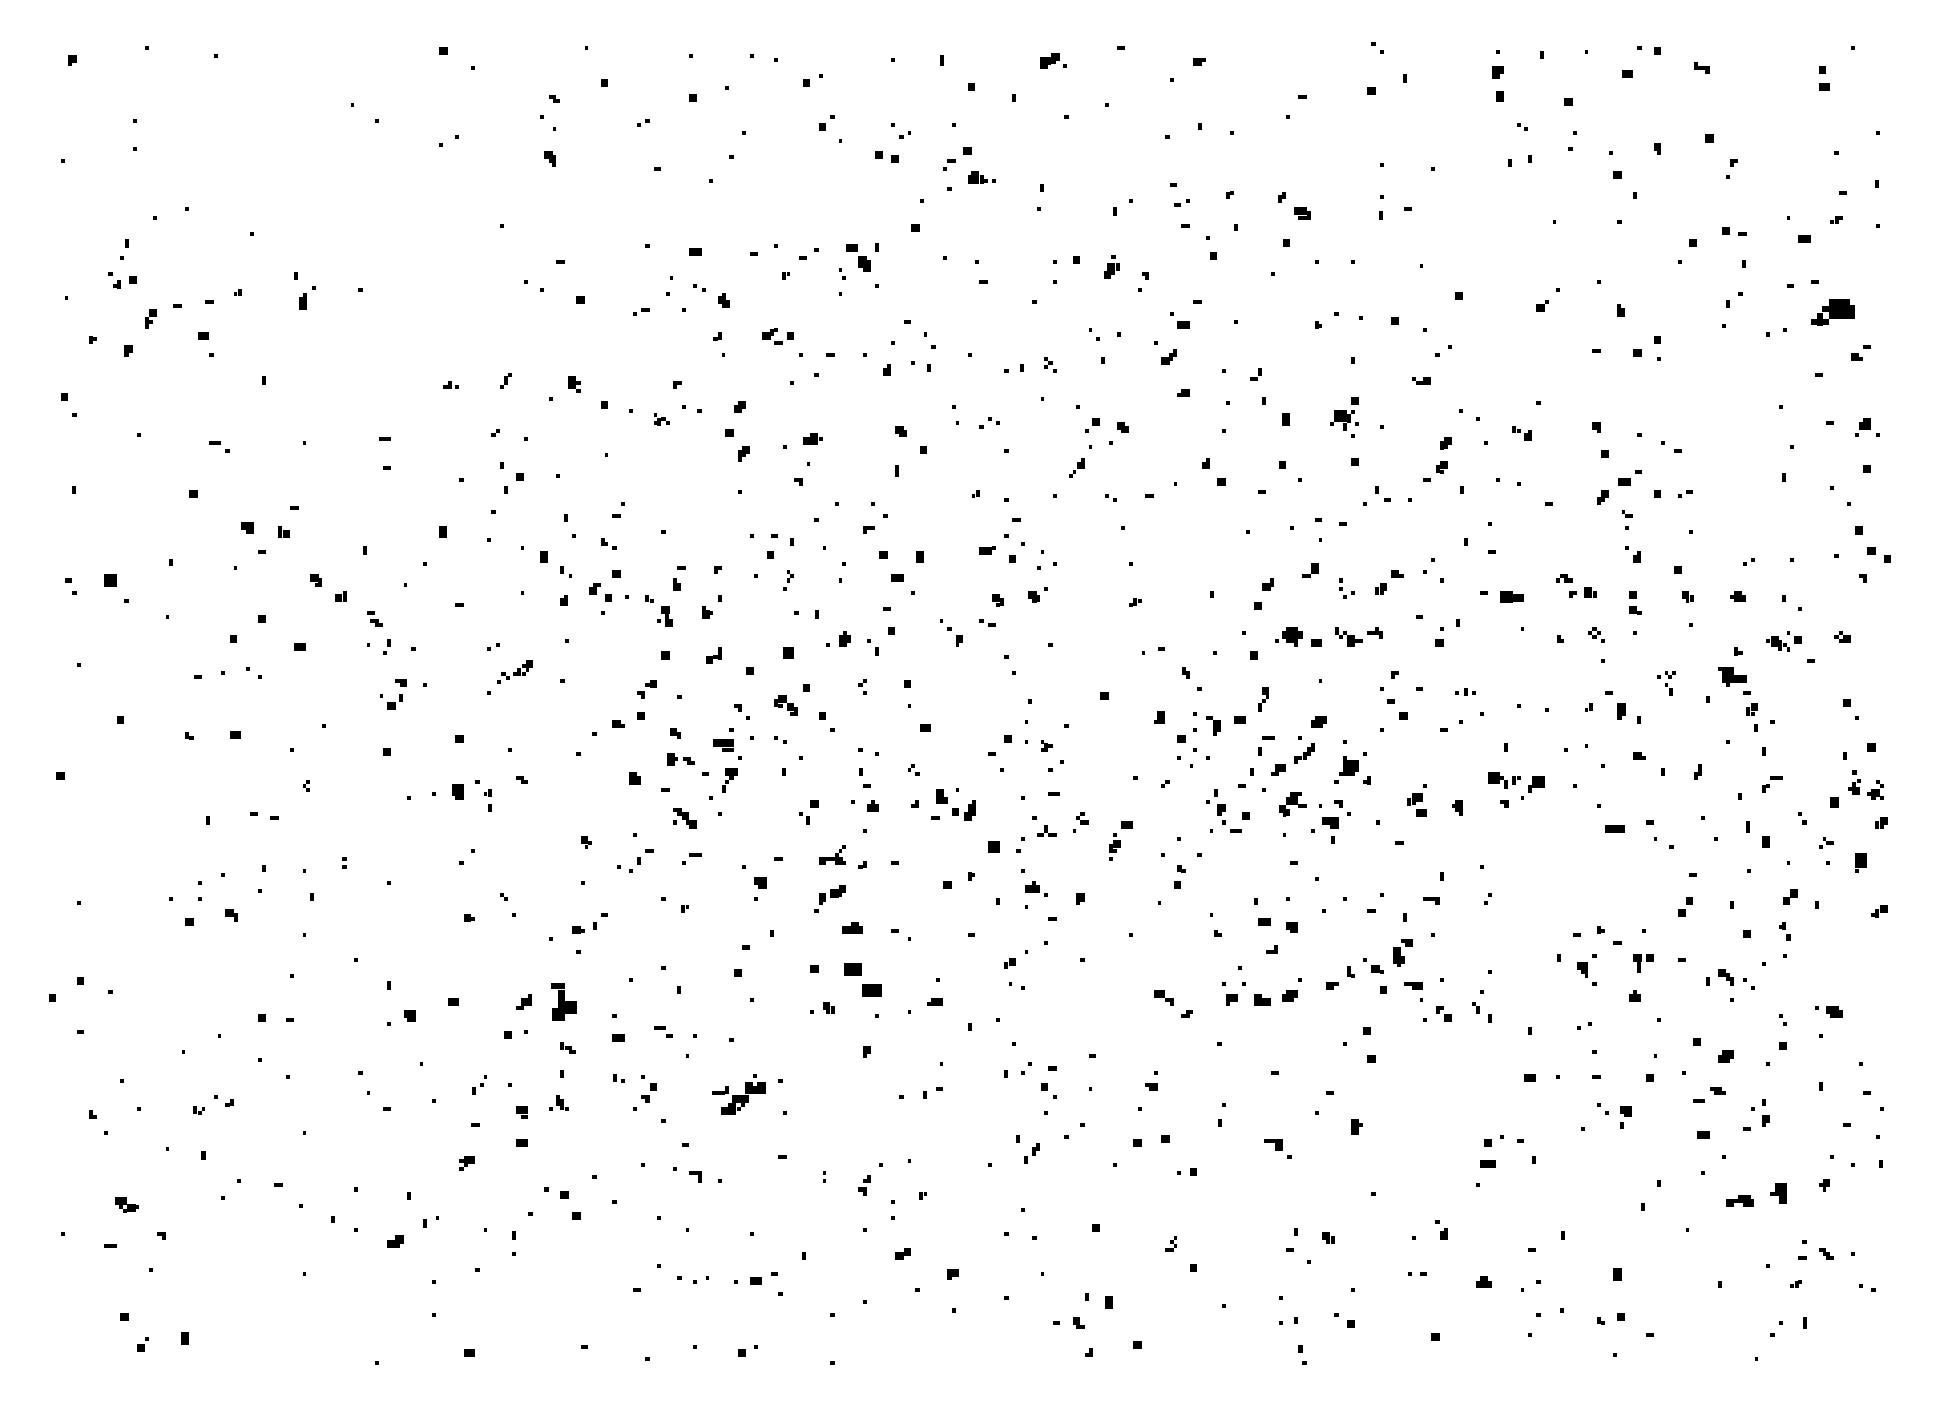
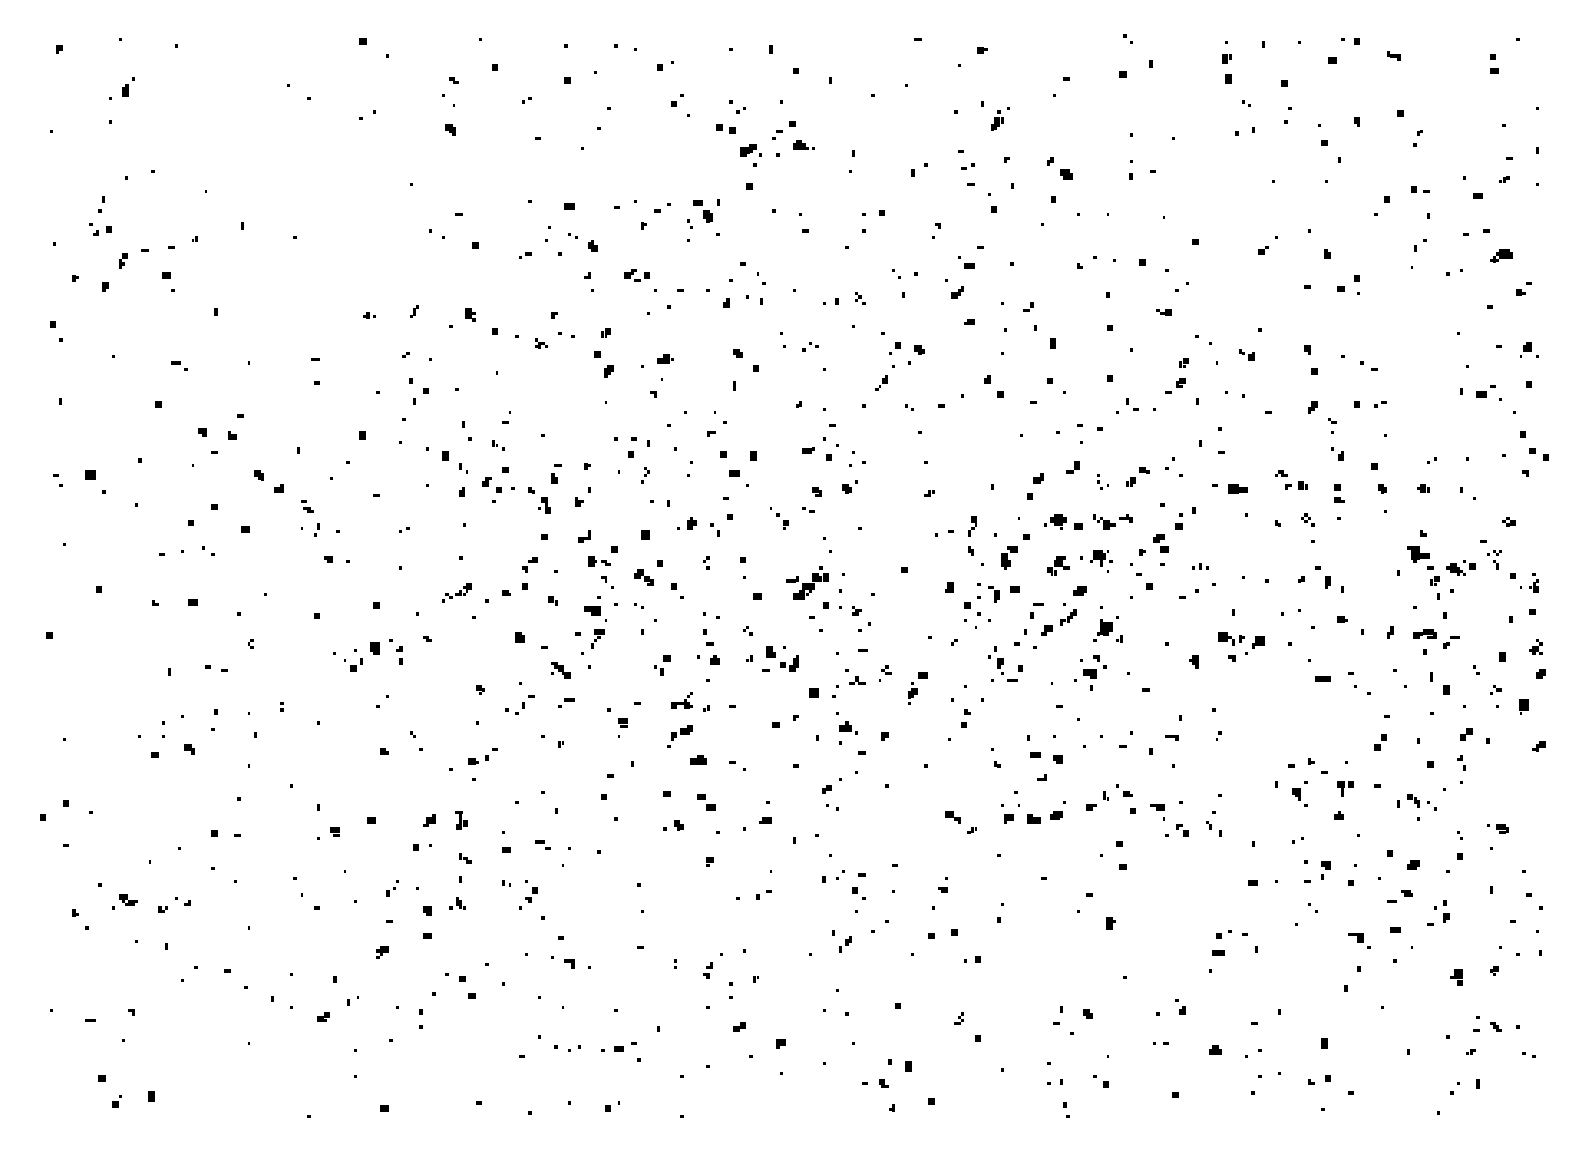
part: (1053, 60) -> (751, 150), moved
part: (1111, 266) -> (997, 119), moved
part: (307, 297) -> (128, 87), moved
part: (1832, 312) -> (1500, 255), size x0.62
part: (1344, 423) -> (1101, 560), moved
part: (1629, 477) -> (1485, 391), moved
part: (1783, 641) -> (1460, 567), moved
part: (514, 671) -> (456, 592), moved
part: (1666, 683) -> (1494, 559), moved
part: (1263, 699) -> (972, 526), moved
part: (391, 701) -> (353, 664), moved
part: (680, 759) -> (599, 561), moved
part: (1854, 782) -> (1534, 582), moved
part: (1292, 804) -> (1058, 566), moved
part: (1416, 804) -> (1160, 542), moved
part: (1402, 952) -> (1008, 557), moved
part: (862, 979) -> (706, 802), size x0.62
part: (563, 1001) -> (461, 820), size x0.62
part: (738, 1094) -> (807, 582), moved
part: (1625, 1117) -> (1325, 870), moved
part: (1277, 1148) -> (1359, 940), moved
part: (1739, 1200) -> (1424, 633), moved
part: (126, 1204) -> (128, 899), moved

